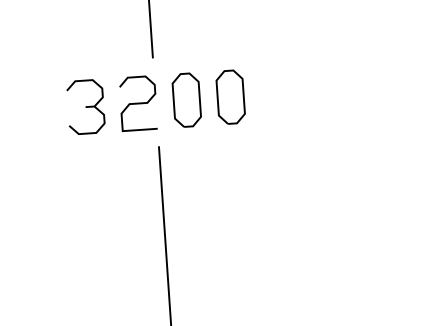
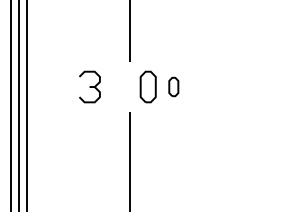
part: (230, 96) -> (173, 86), size x0.6
curve: (138, 102) -> (120, 86), removed

